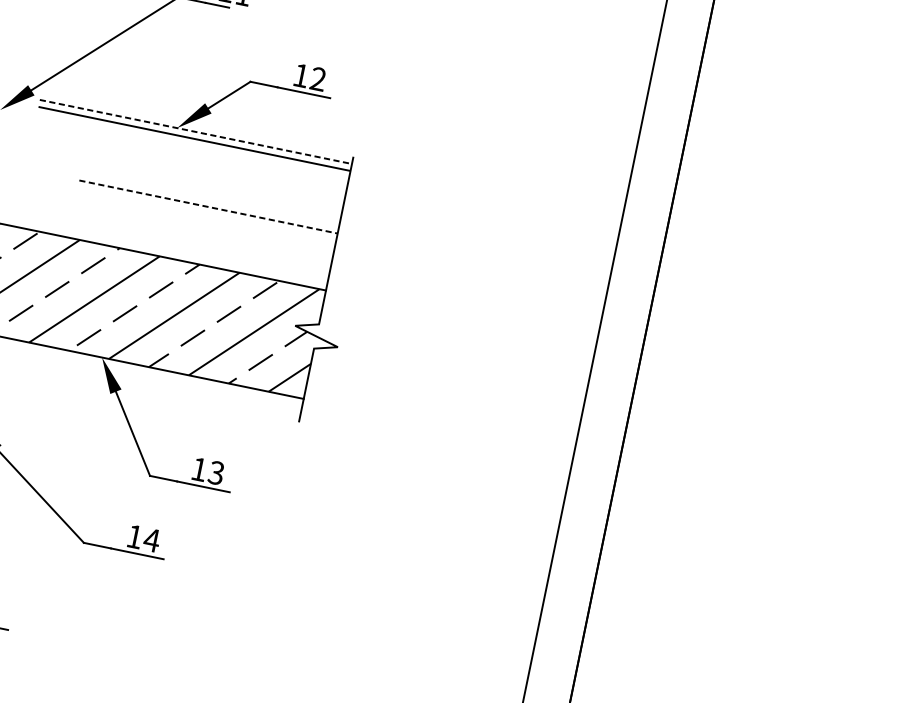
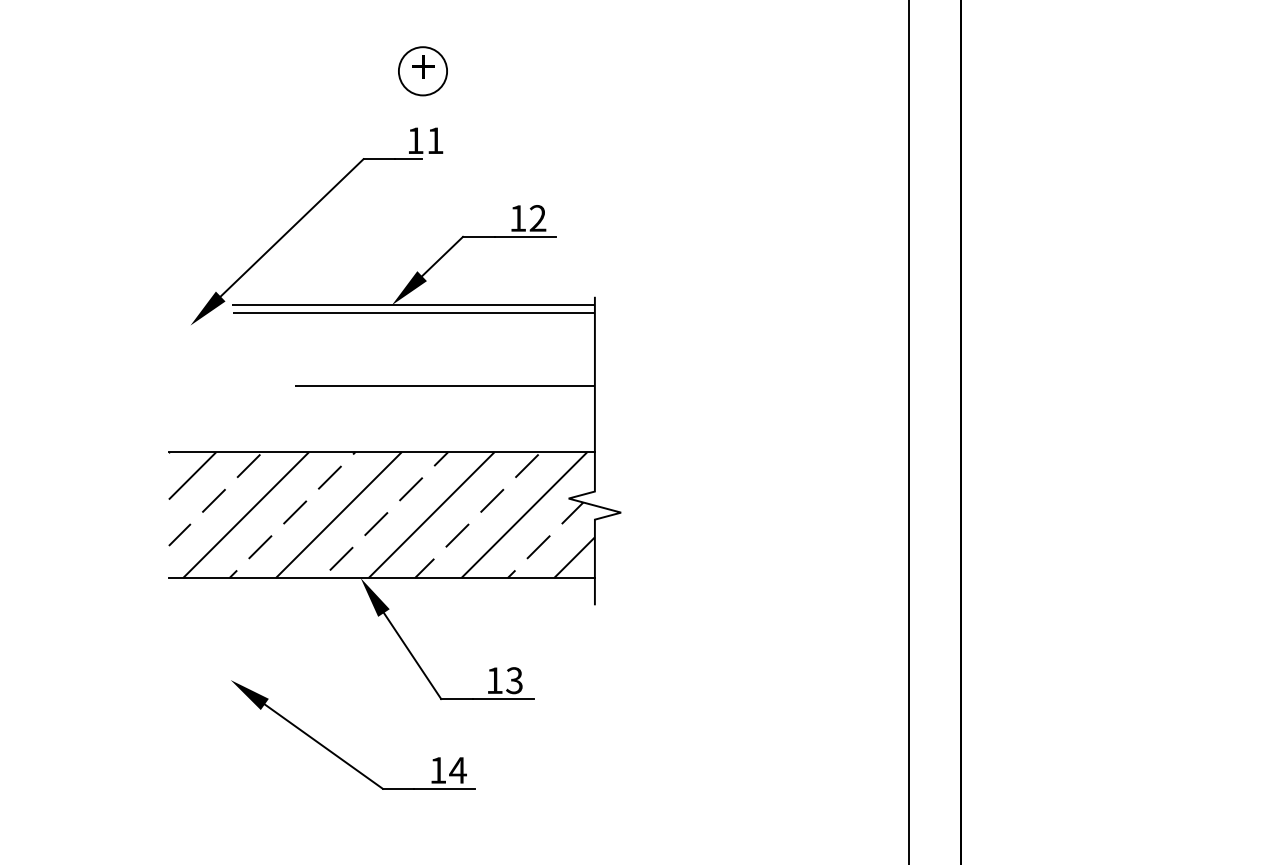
line: (196, 132) -> (414, 305), dashed -> solid
line: (208, 207) -> (445, 386), dashed -> solid

